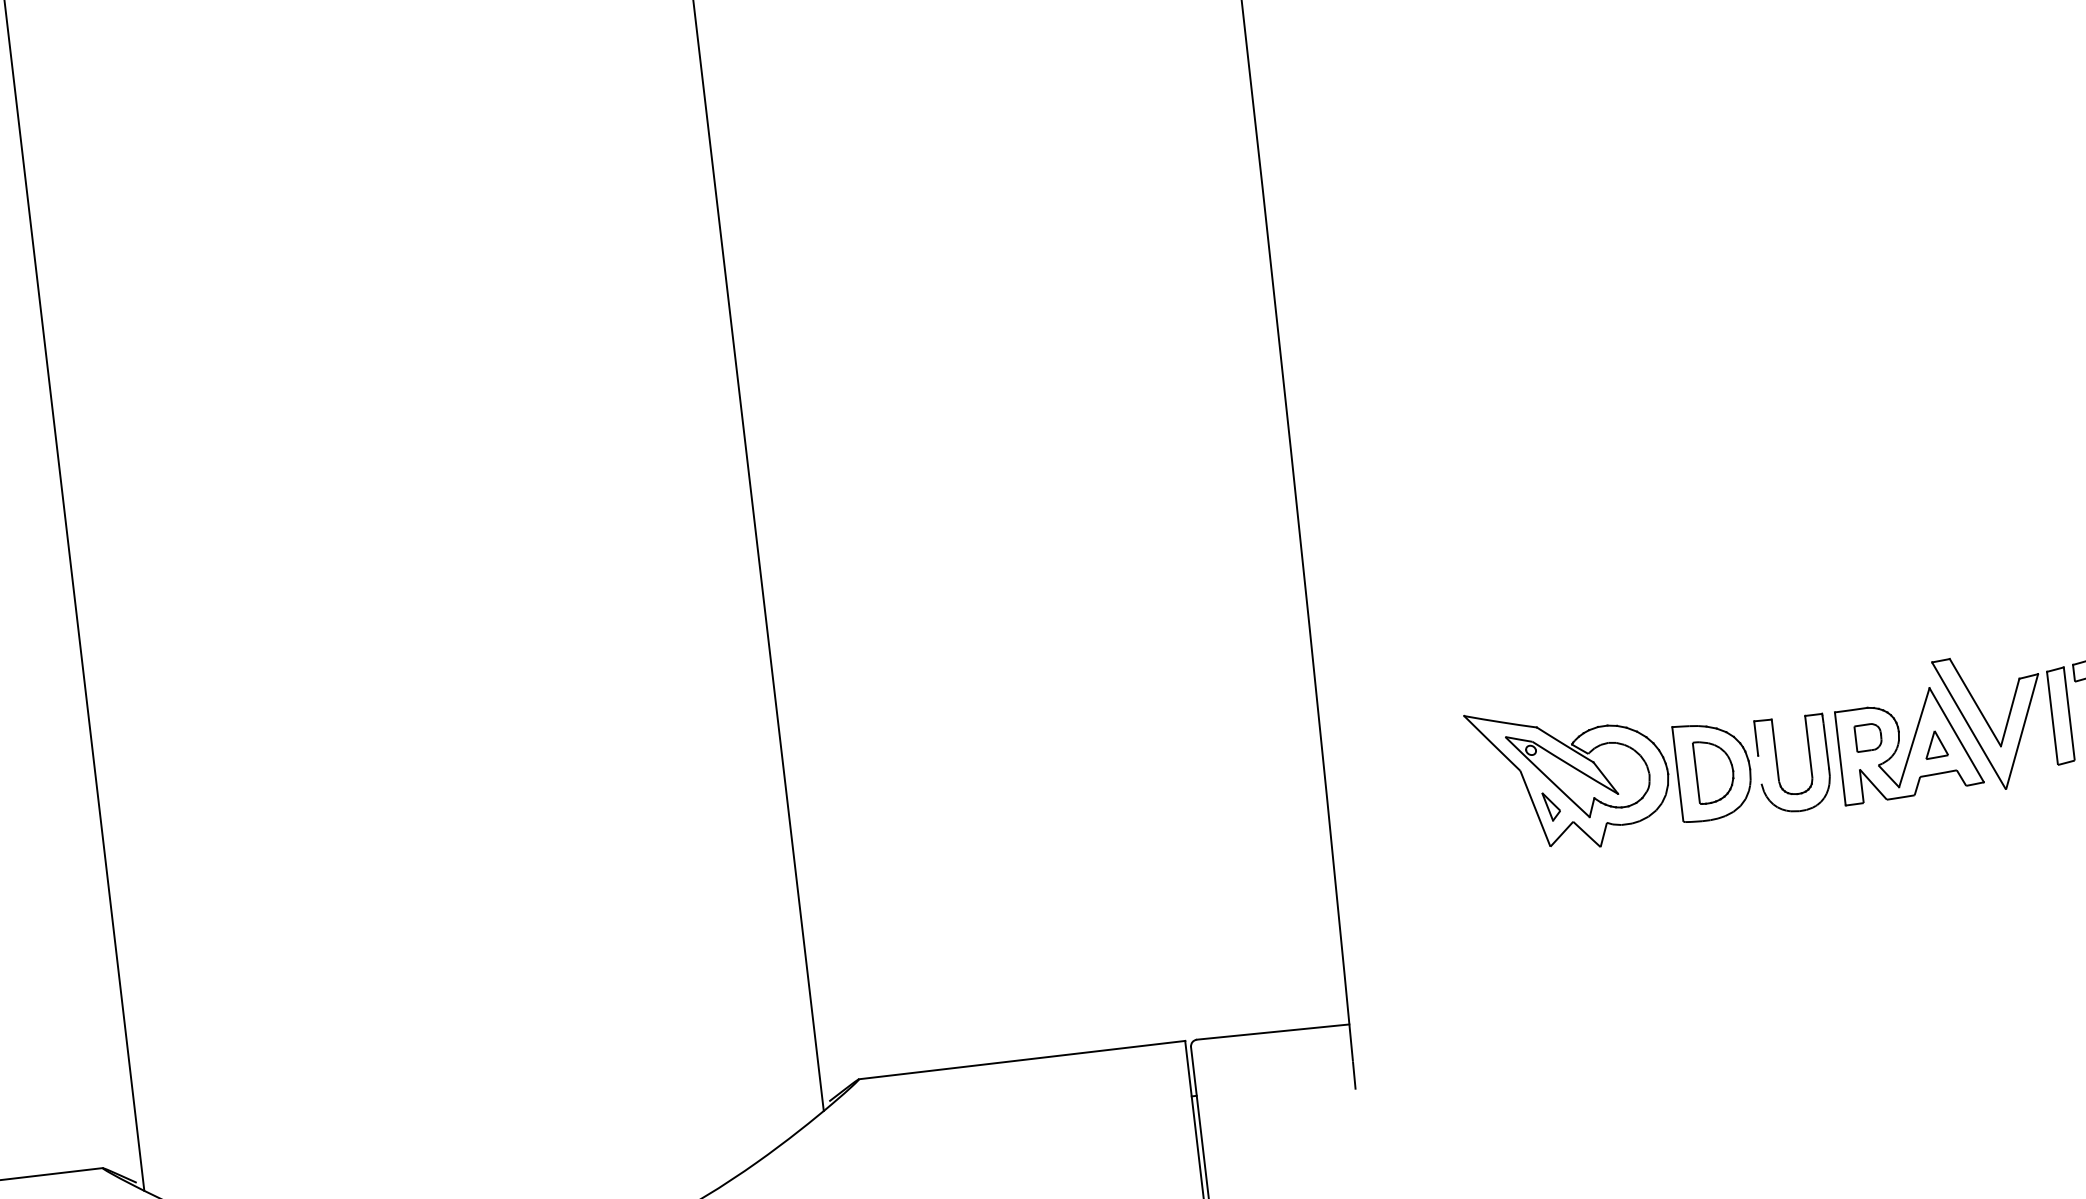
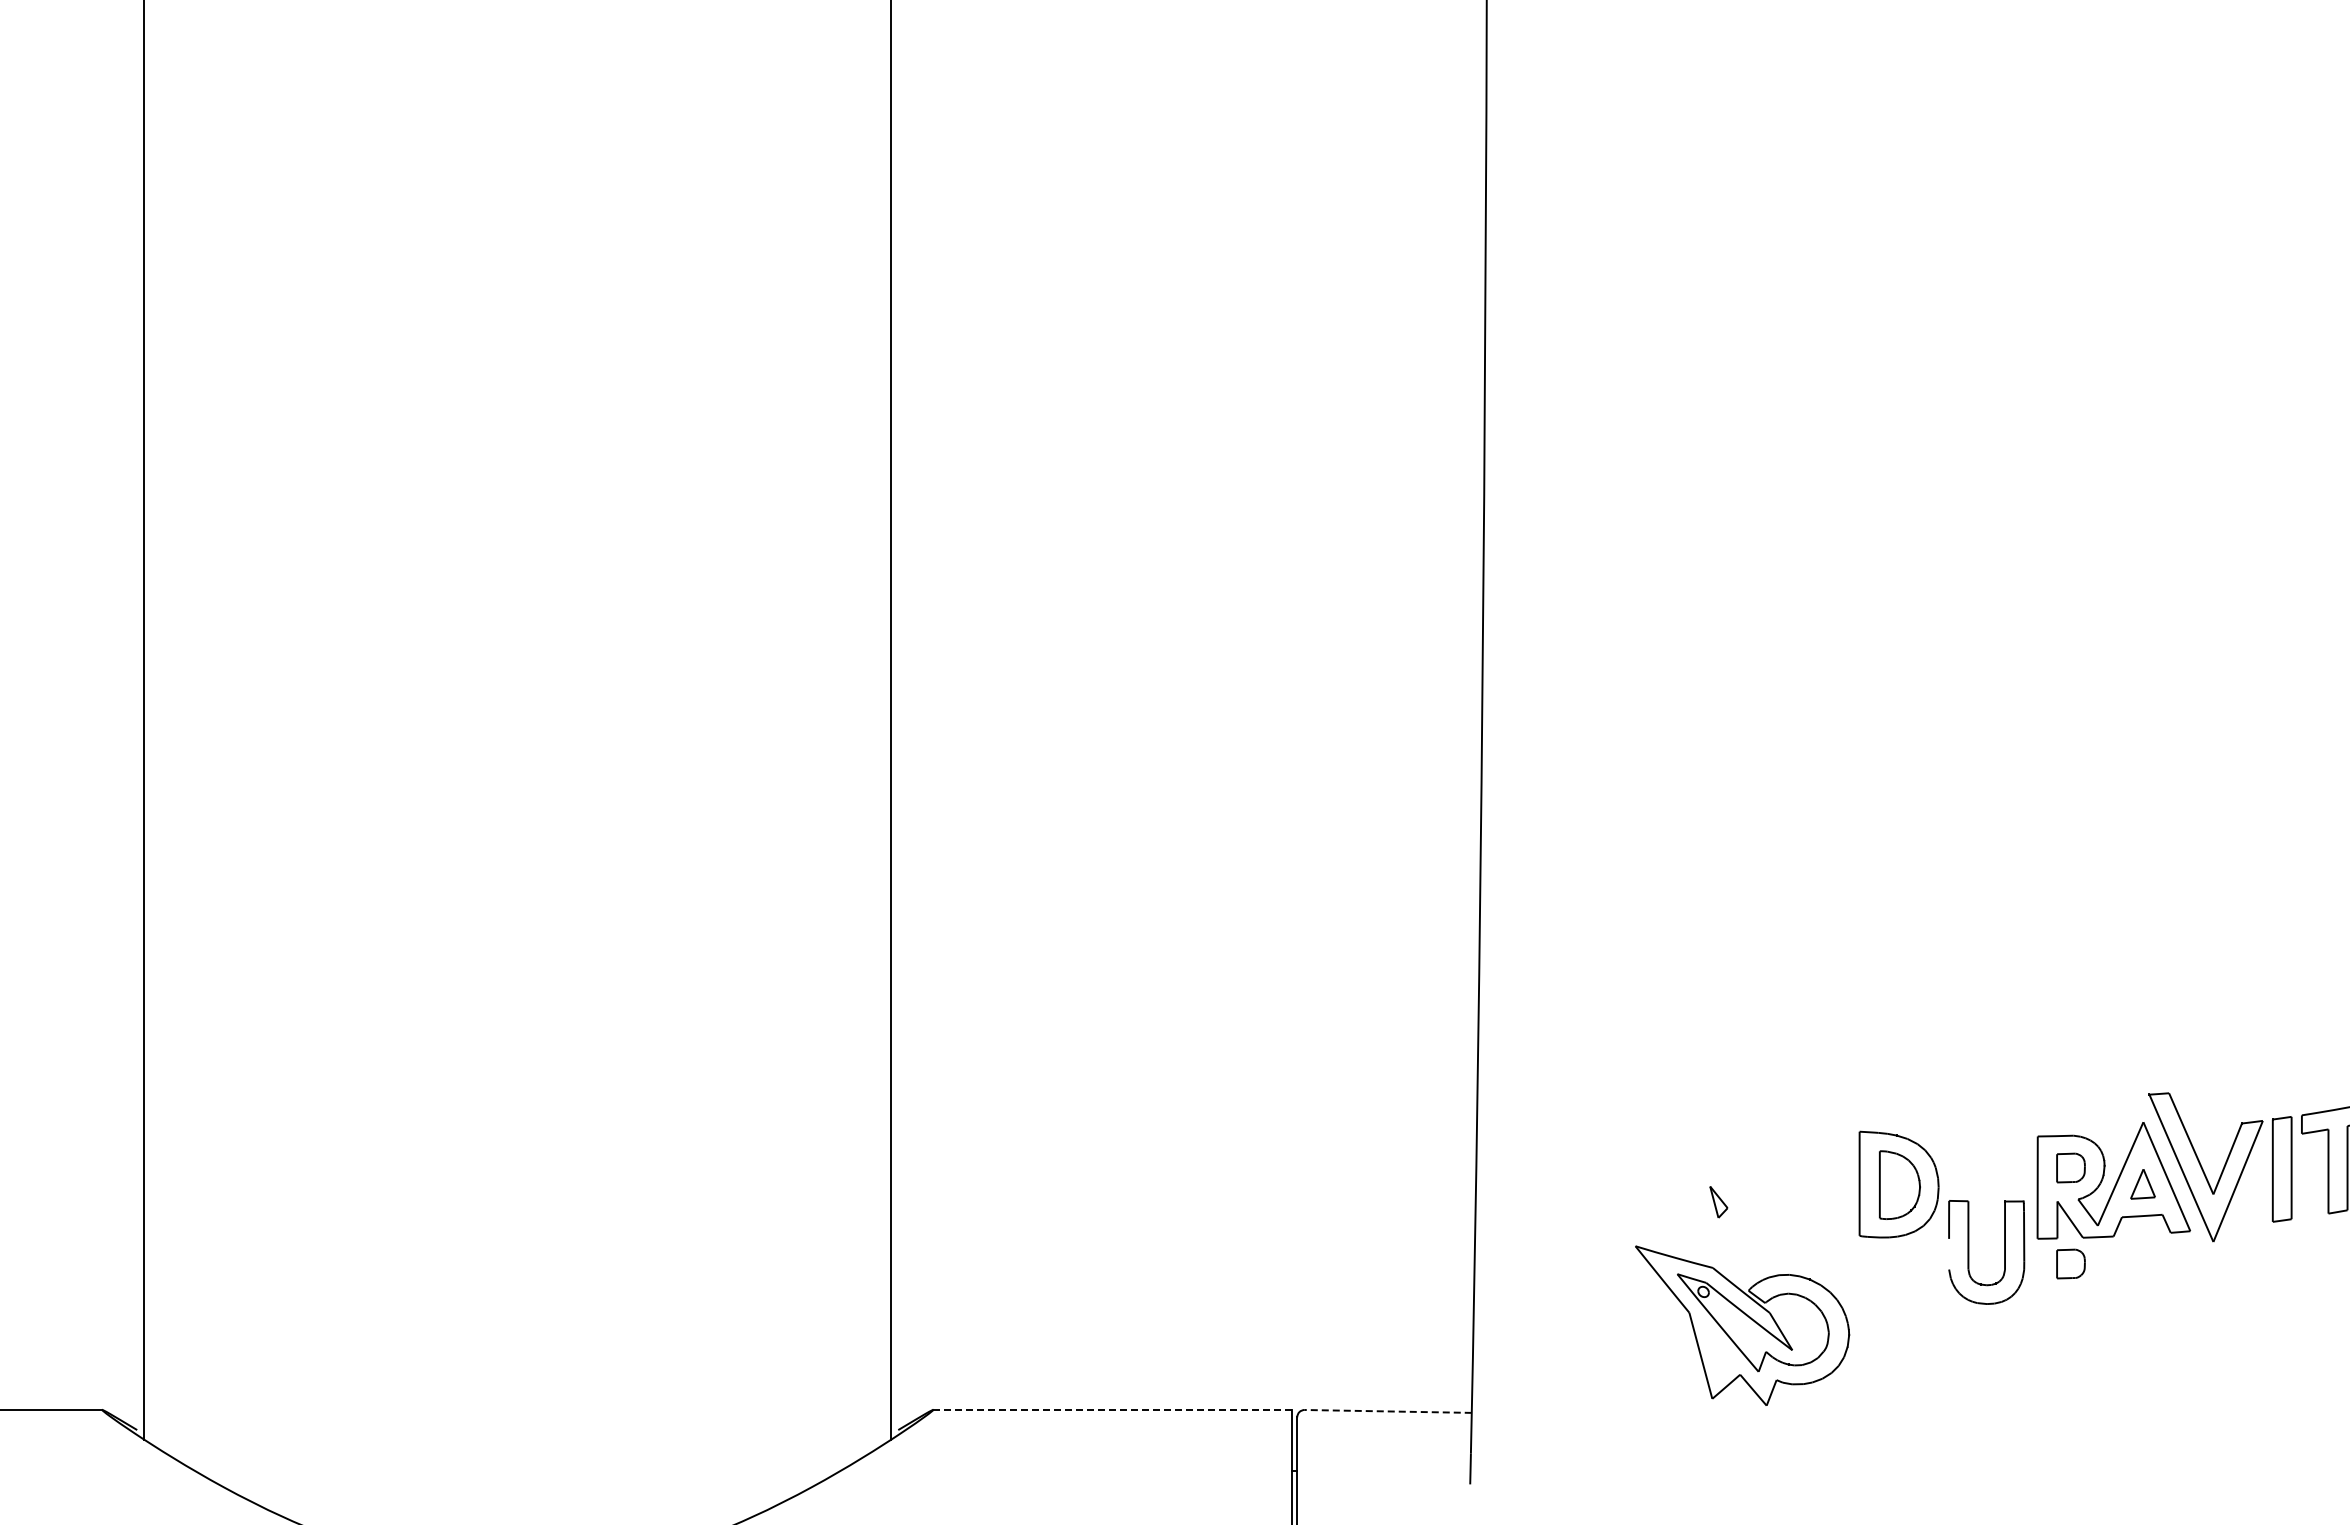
part: (1778, 766) -> (1969, 1252), moved
part: (1572, 768) -> (1746, 1316), moved
part: (1878, 824) -> (2070, 1263), added
line: (1273, 1032) -> (1388, 1411), solid -> dashed
line: (1021, 1059) -> (1111, 1409), solid -> dashed

